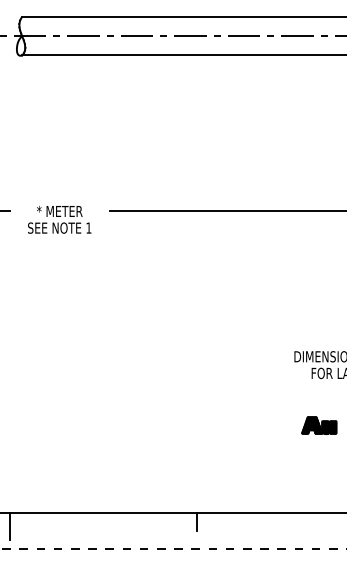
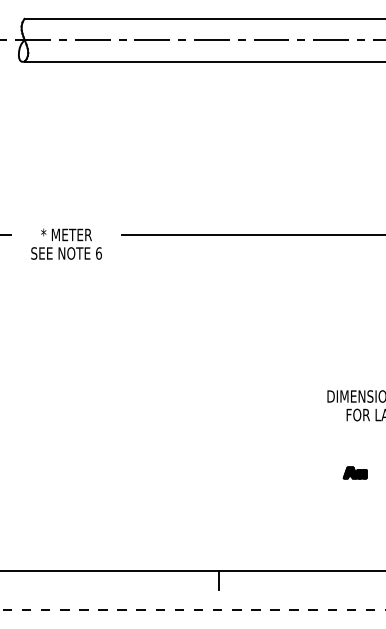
text: (88, 228) -> (98, 253), 1 -> 6
part: (319, 425) -> (355, 472), size x0.6
line: (10, 526) -> (11, 585), removed

